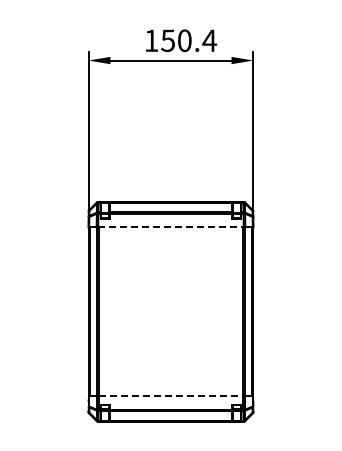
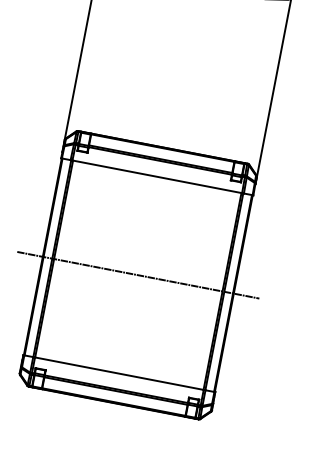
line: (170, 227) -> (156, 176), dashed -> solid
line: (170, 311) -> (137, 274), added
line: (171, 396) -> (119, 374), dashed -> solid

